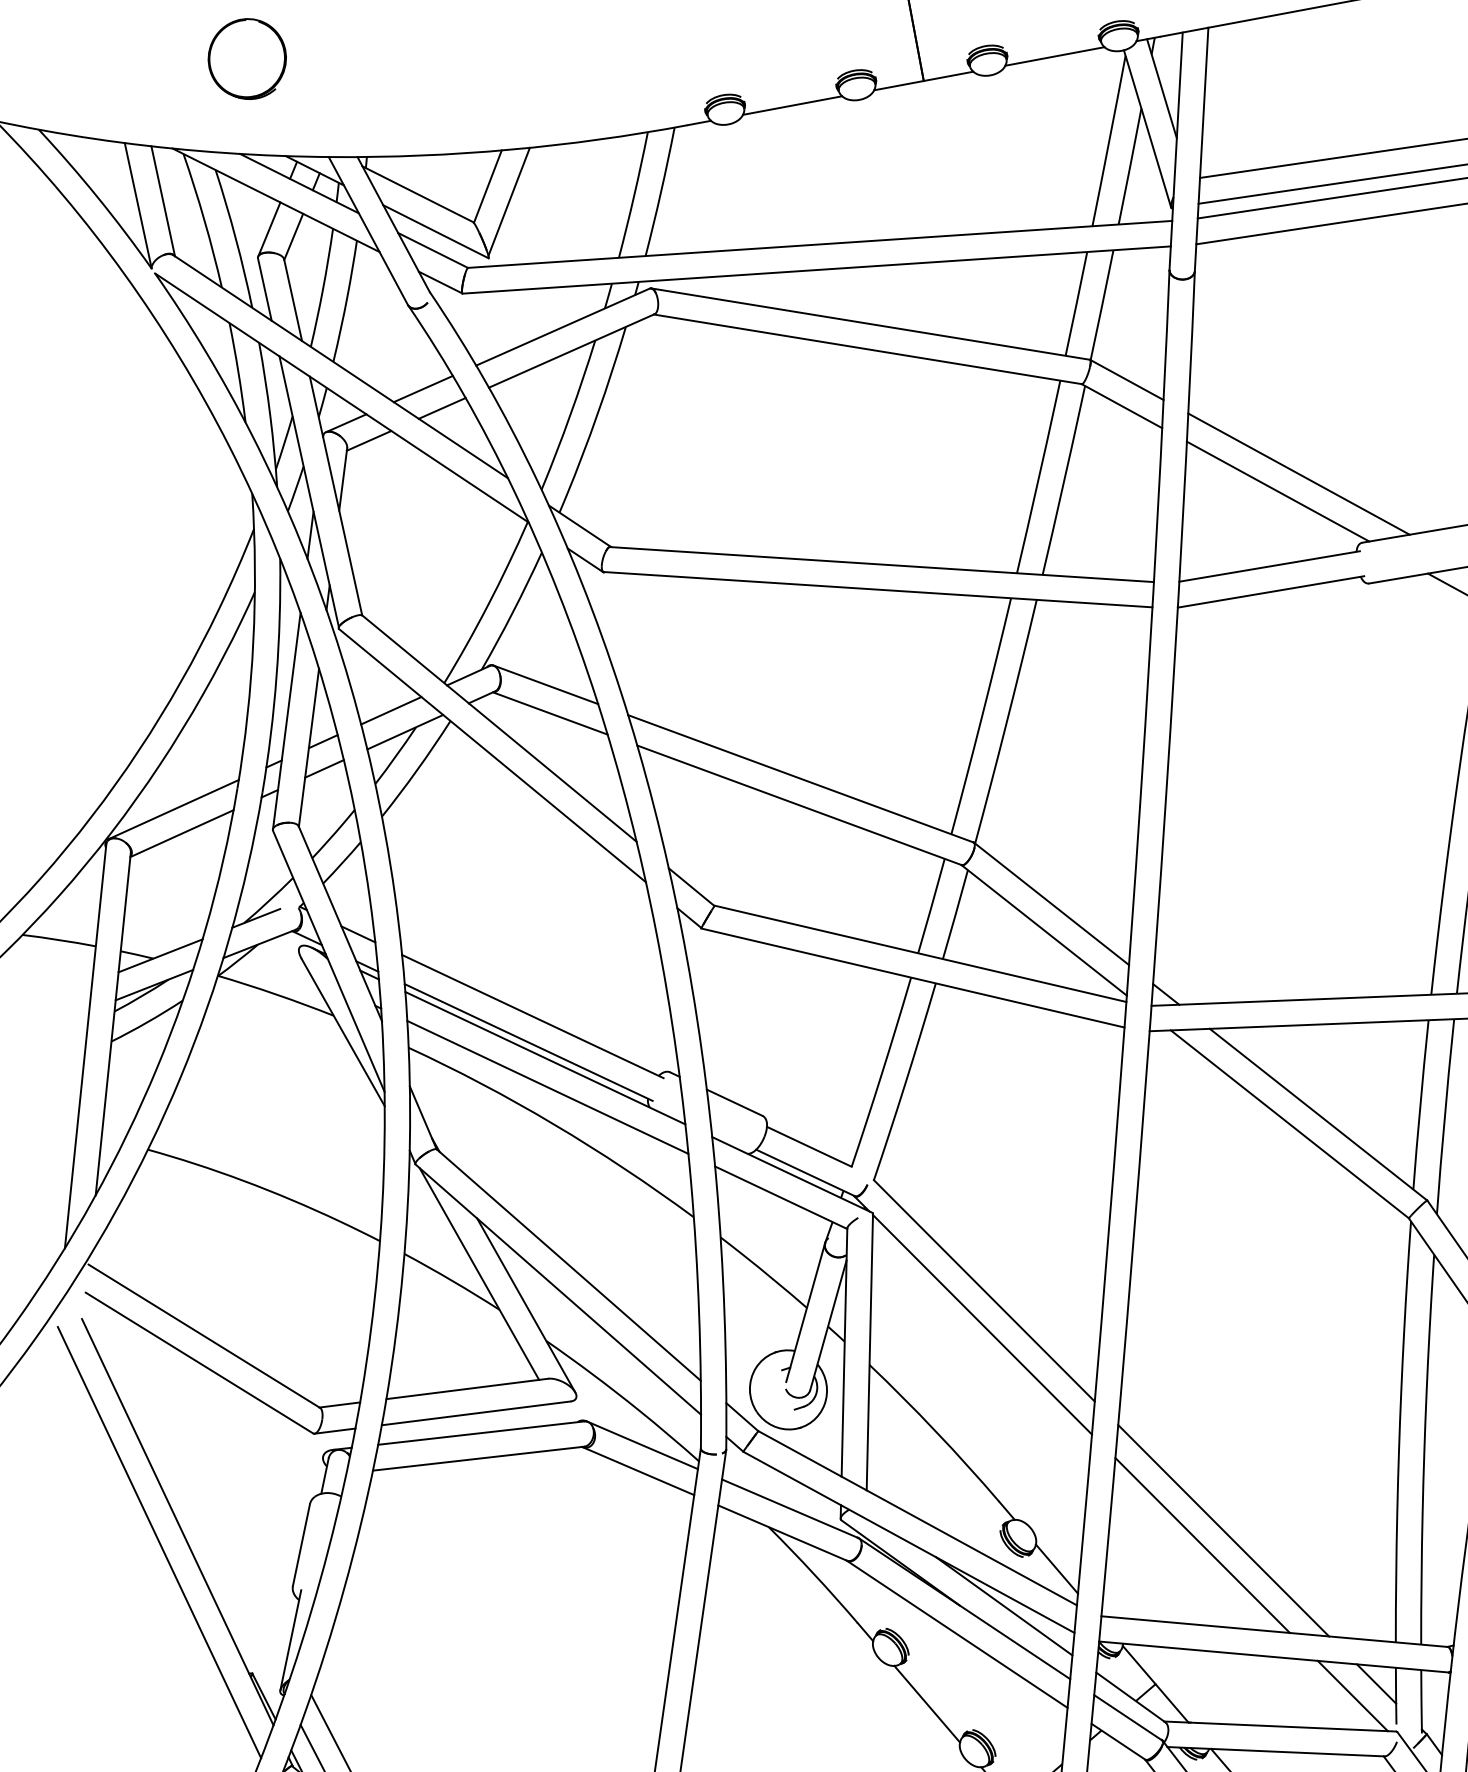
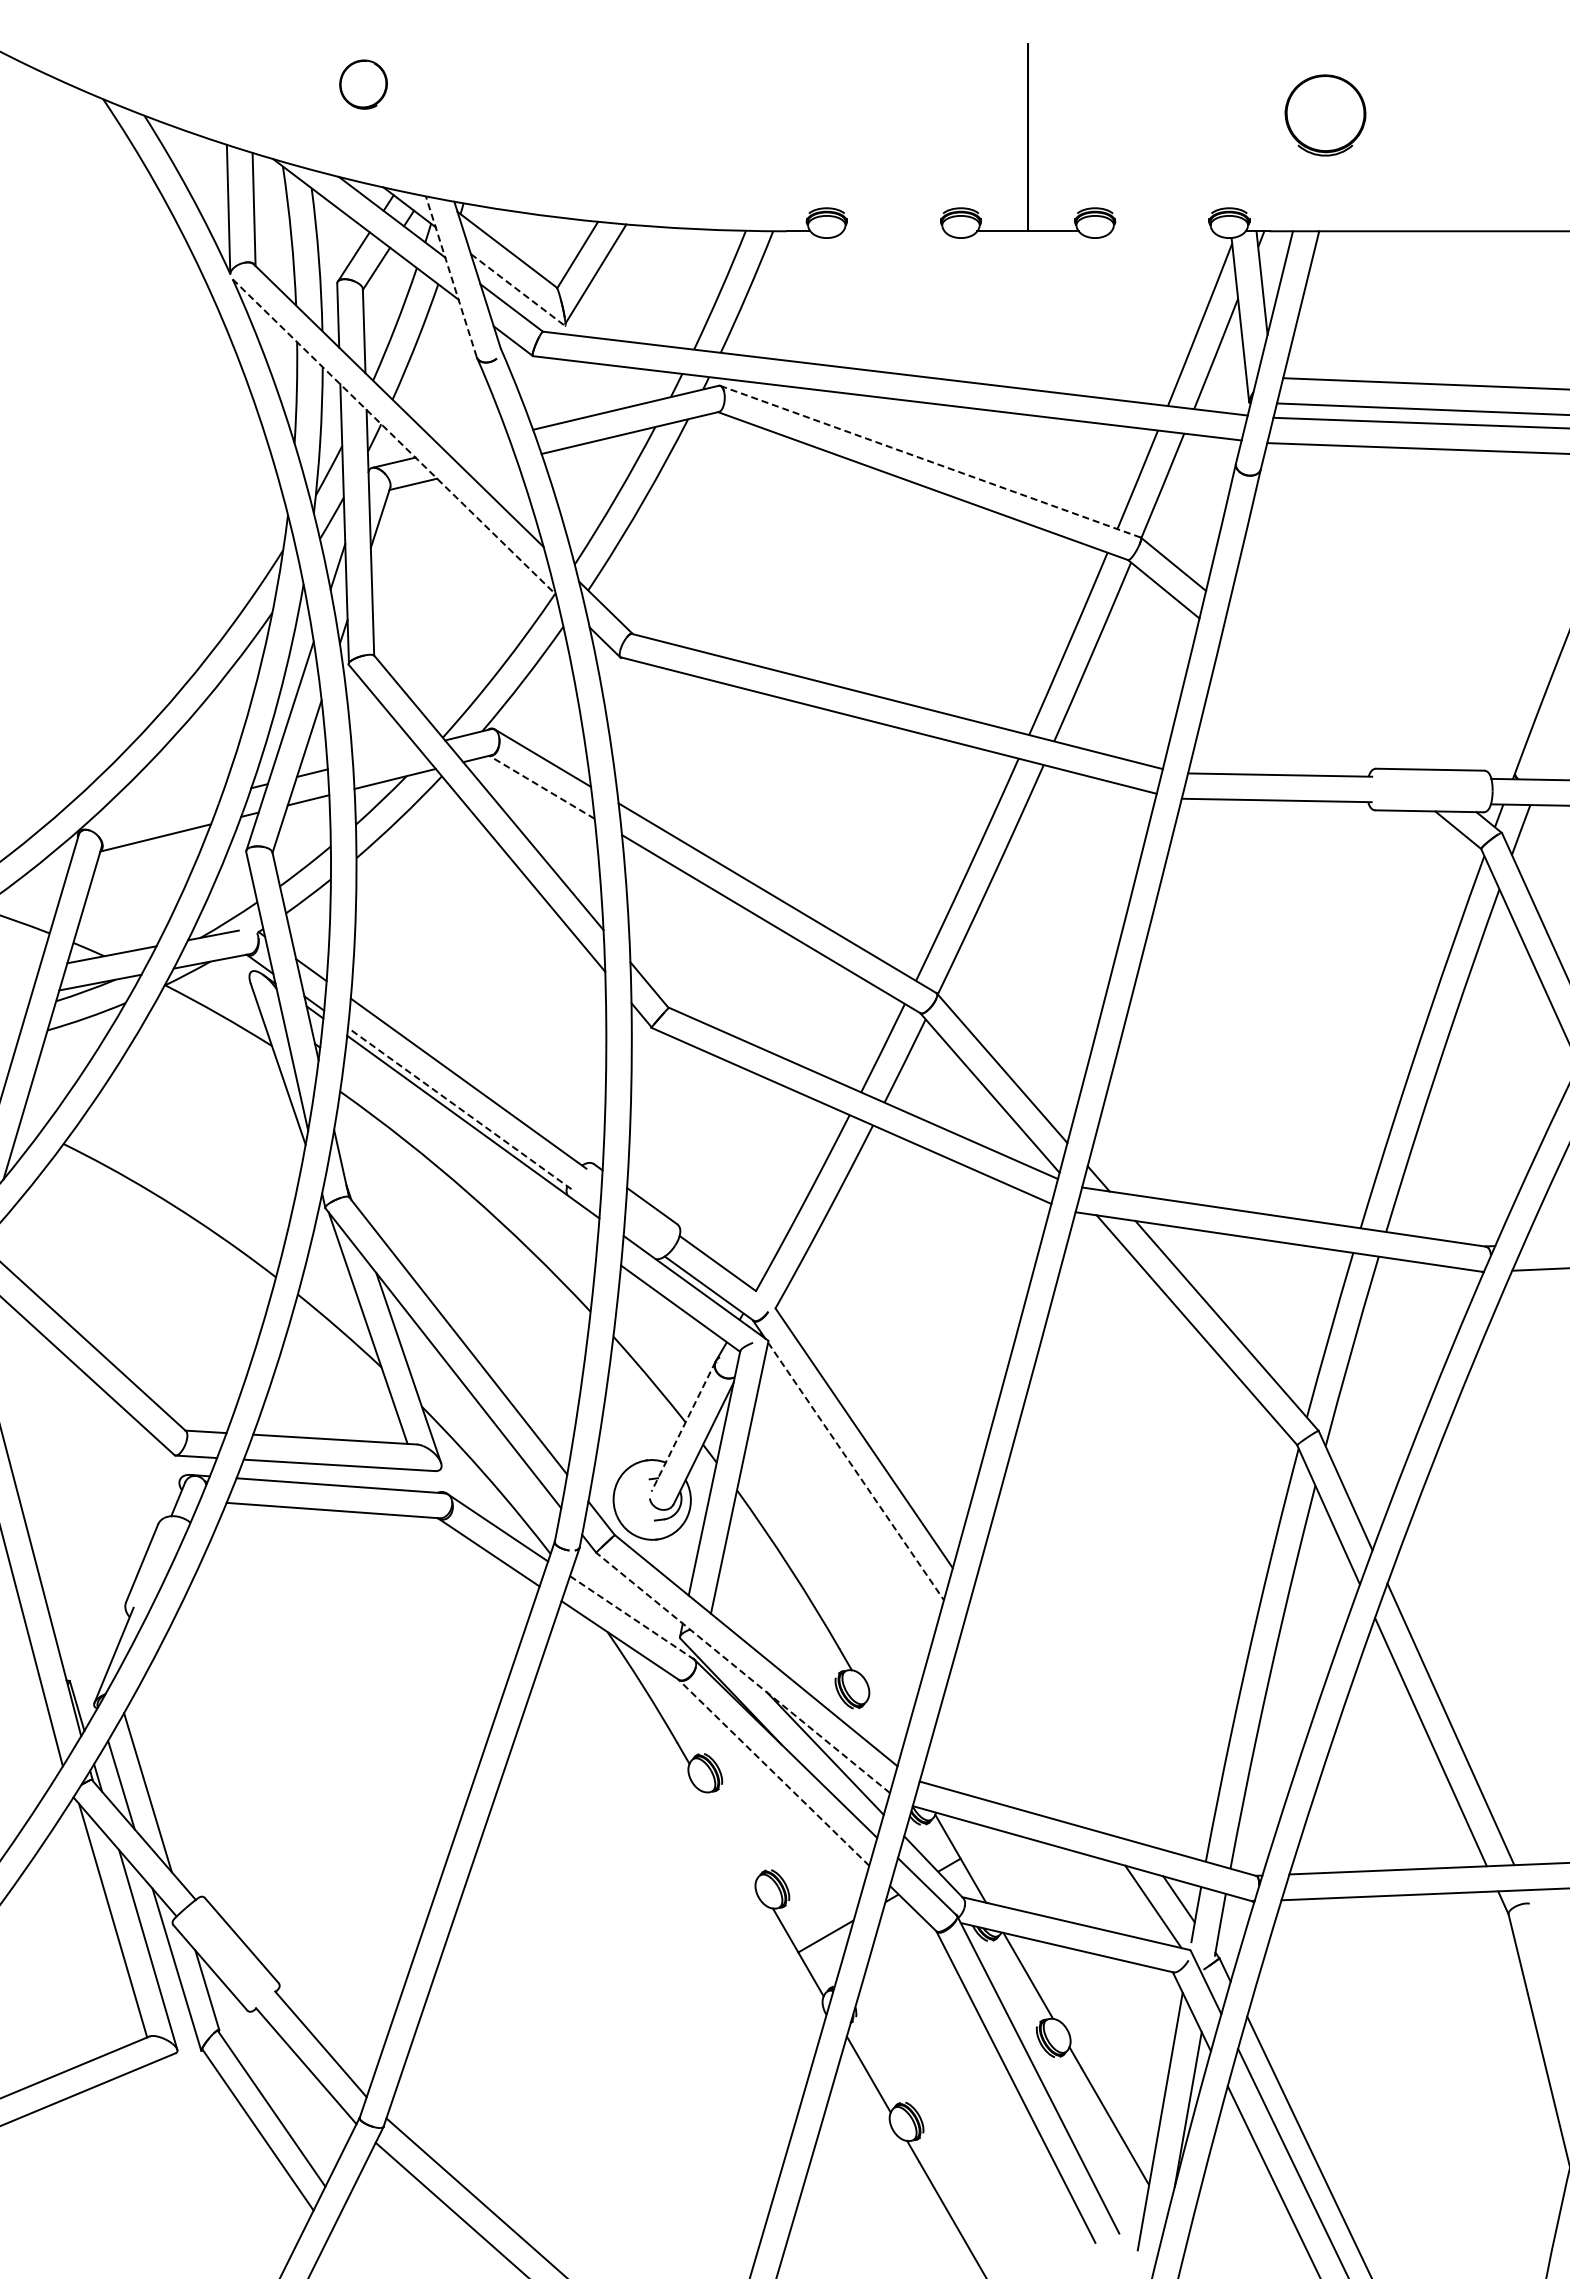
line: (1054, 56) -> (1161, 231), removed
part: (247, 59) -> (363, 84), size x0.6
line: (792, 105) -> (893, 231), removed
line: (368, 230) -> (451, 276), solid -> dashed
line: (436, 232) -> (518, 290), solid -> dashed
line: (870, 323) -> (930, 461), solid -> dashed
line: (423, 388) -> (476, 442), removed
line: (341, 397) -> (394, 436), solid -> dashed
line: (442, 408) -> (491, 465), removed
line: (1299, 473) -> (1326, 688), removed
line: (1278, 491) -> (1302, 702), removed
line: (391, 710) -> (385, 755), removed
line: (549, 713) -> (541, 787), solid -> dashed
line: (173, 809) -> (151, 812), removed
line: (528, 1042) -> (459, 1108), solid -> dashed
line: (547, 1087) -> (470, 1156), removed
line: (805, 1313) -> (683, 1427), solid -> dashed
line: (982, 1324) -> (856, 1471), solid -> dashed
line: (789, 1508) -> (631, 1617), solid -> dashed
line: (1222, 1530) -> (1055, 1719), removed
line: (909, 1541) -> (743, 1672), solid -> dashed
line: (1202, 1544) -> (1032, 1729), removed
line: (1056, 1568) -> (884, 1726), removed
line: (956, 1634) -> (773, 1772), solid -> dashed
line: (926, 1704) -> (730, 1836), removed

